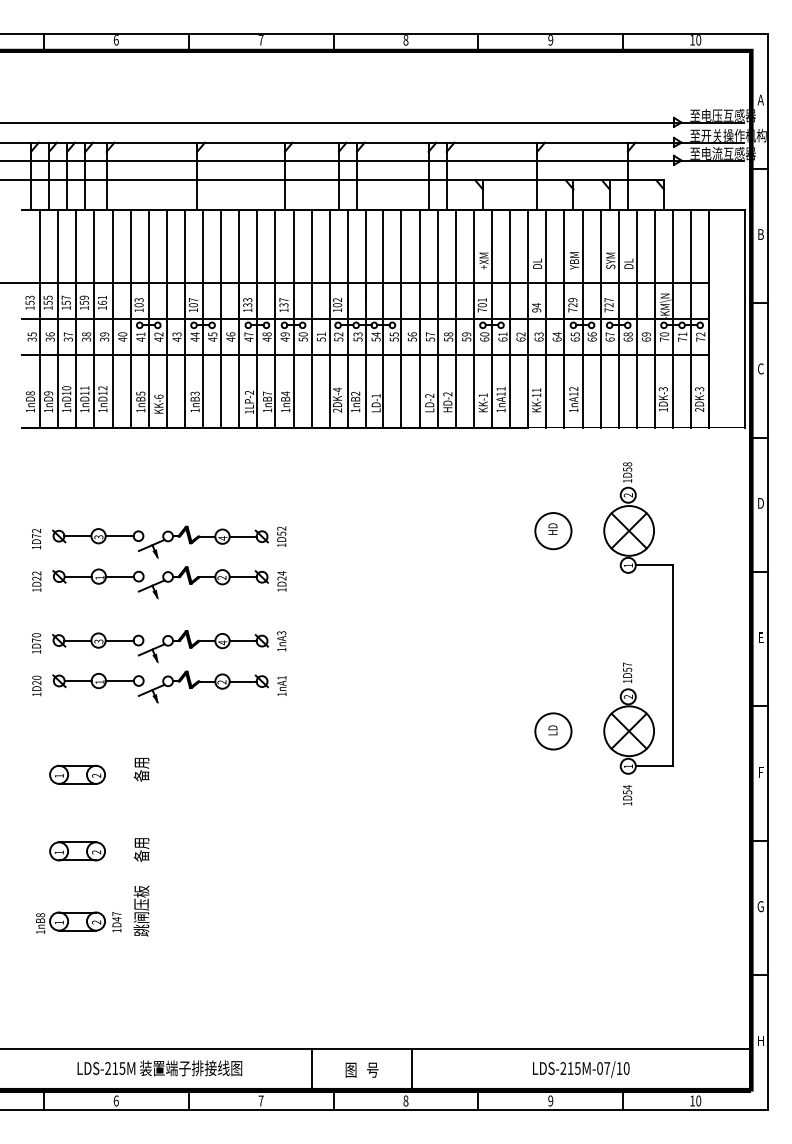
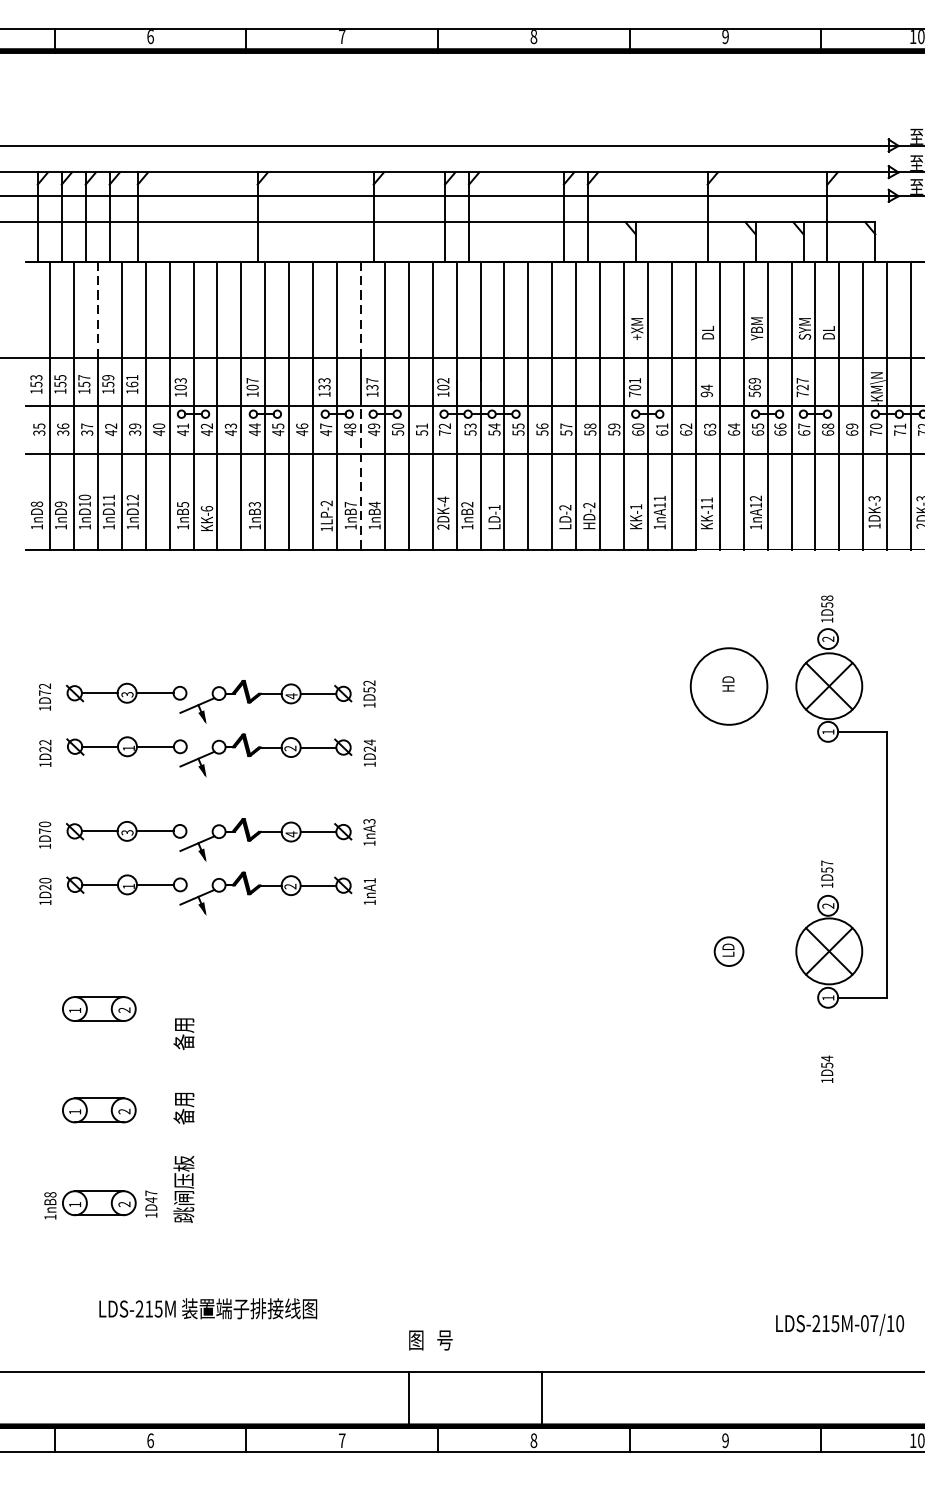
line: (76, 246) -> (97, 309), solid -> dashed
line: (275, 246) -> (361, 309), solid -> dashed
text: (572, 307) -> (754, 390), 729 -> 569
text: (86, 336) -> (111, 428), 38 -> 42
text: (338, 339) -> (444, 432), 52 -> 72
line: (275, 372) -> (361, 476), solid -> dashed
circle: (553, 531) -> (729, 687), size x1.6
circle: (553, 731) -> (729, 951), size x0.6
text: (141, 769) -> (183, 1033), moved
text: (627, 795) -> (827, 1069), moved
text: (159, 1068) -> (207, 1309), moved
text: (361, 1069) -> (430, 1339), moved
text: (581, 1069) -> (840, 1324), moved

